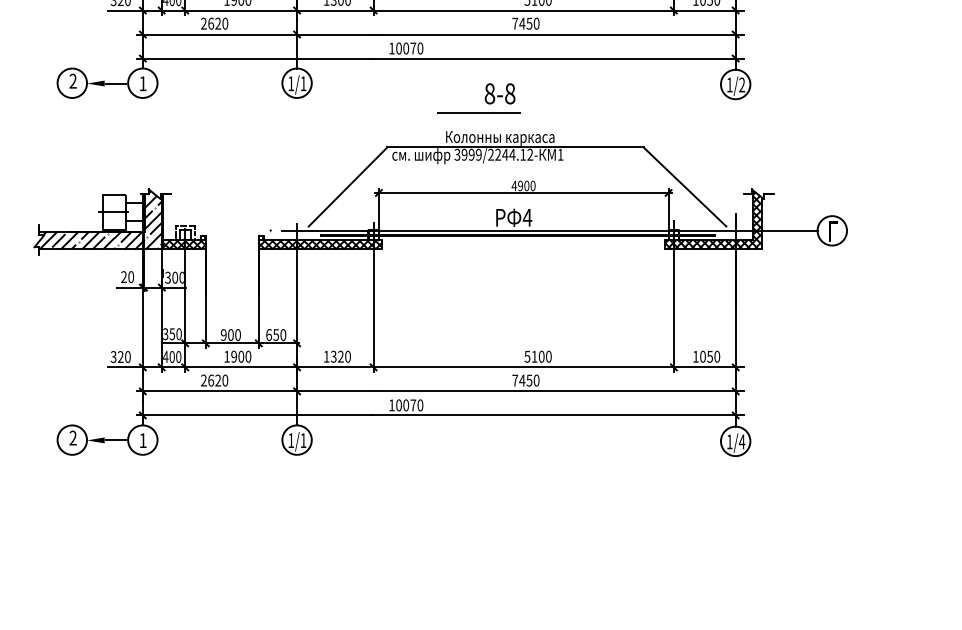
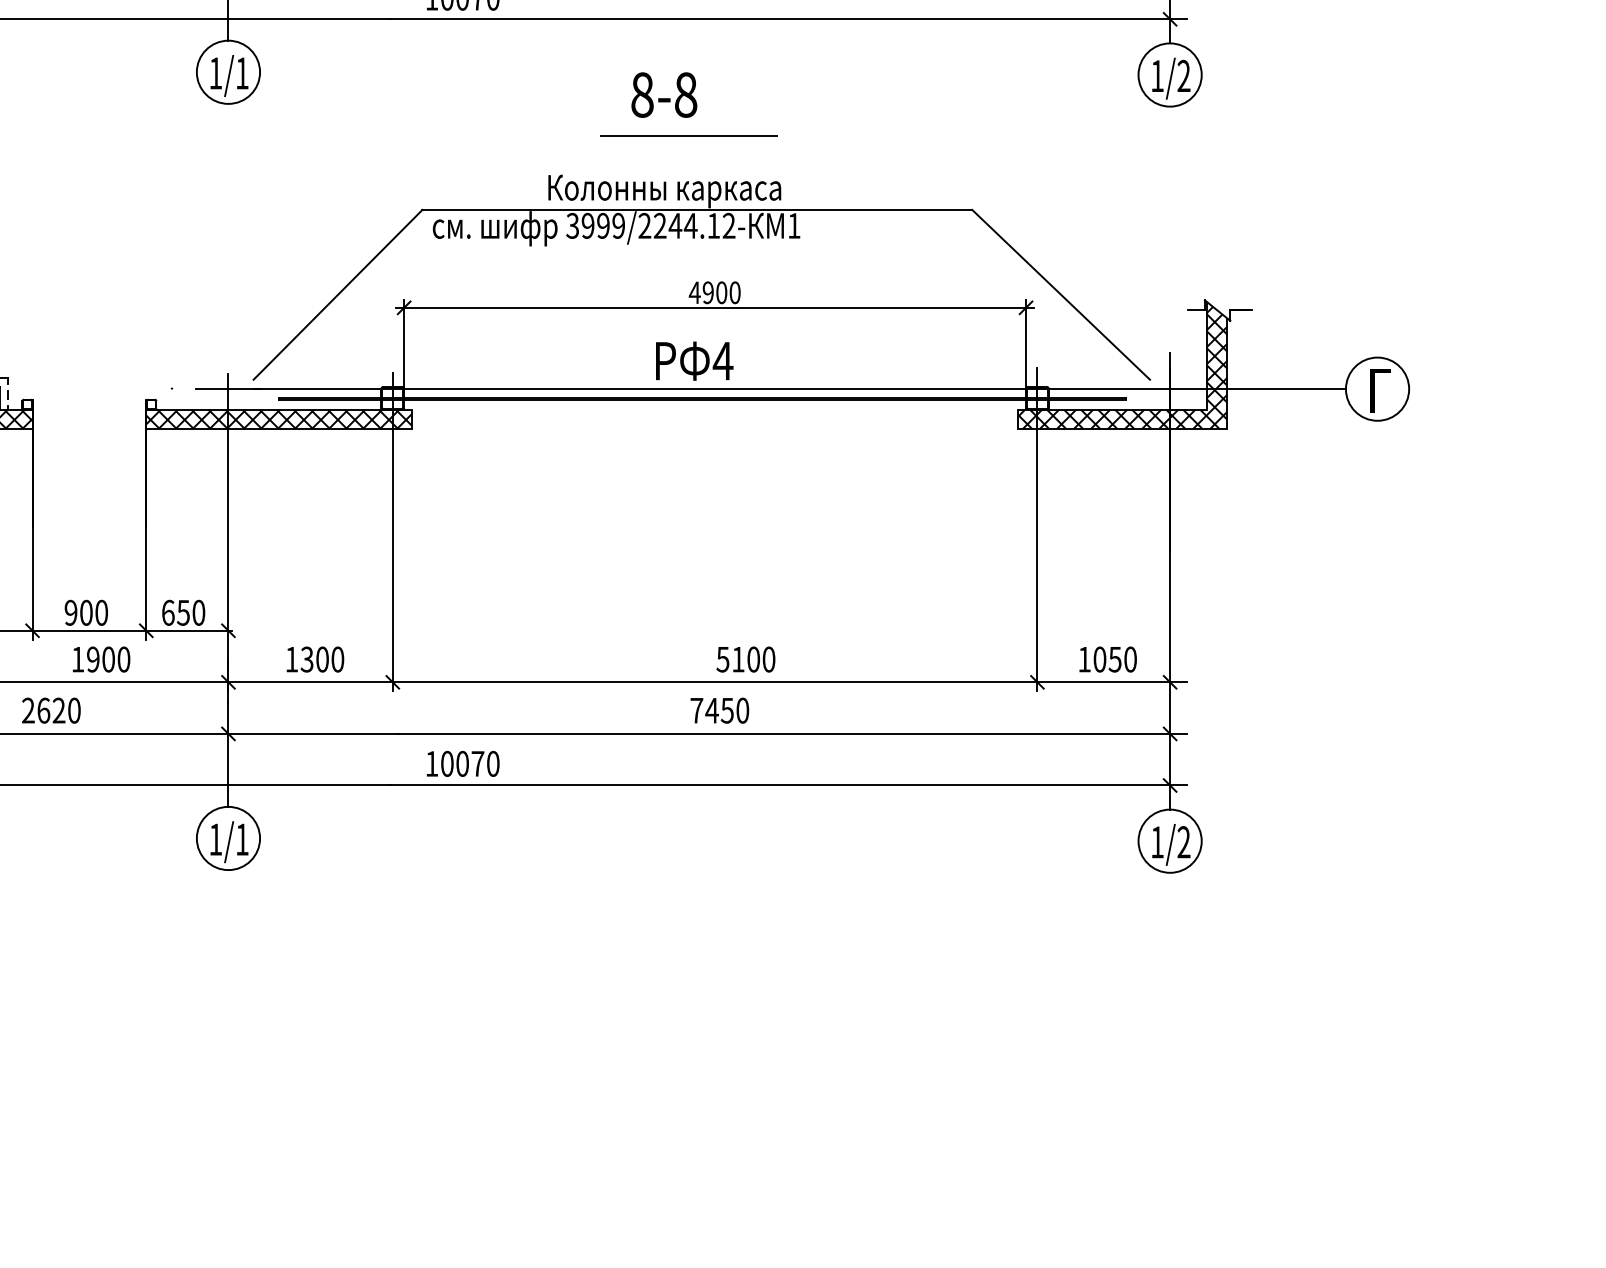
line: (478, 112) -> (686, 135), moved
text: (340, 356) -> (321, 658), 1320 -> 1300
text: (741, 441) -> (1182, 841), 1/4 -> 1/2

